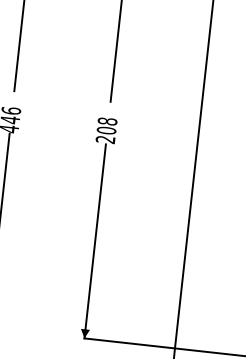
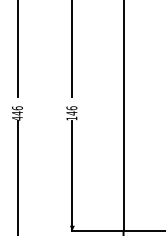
text: (105, 130) -> (71, 113), 208 -> 146

